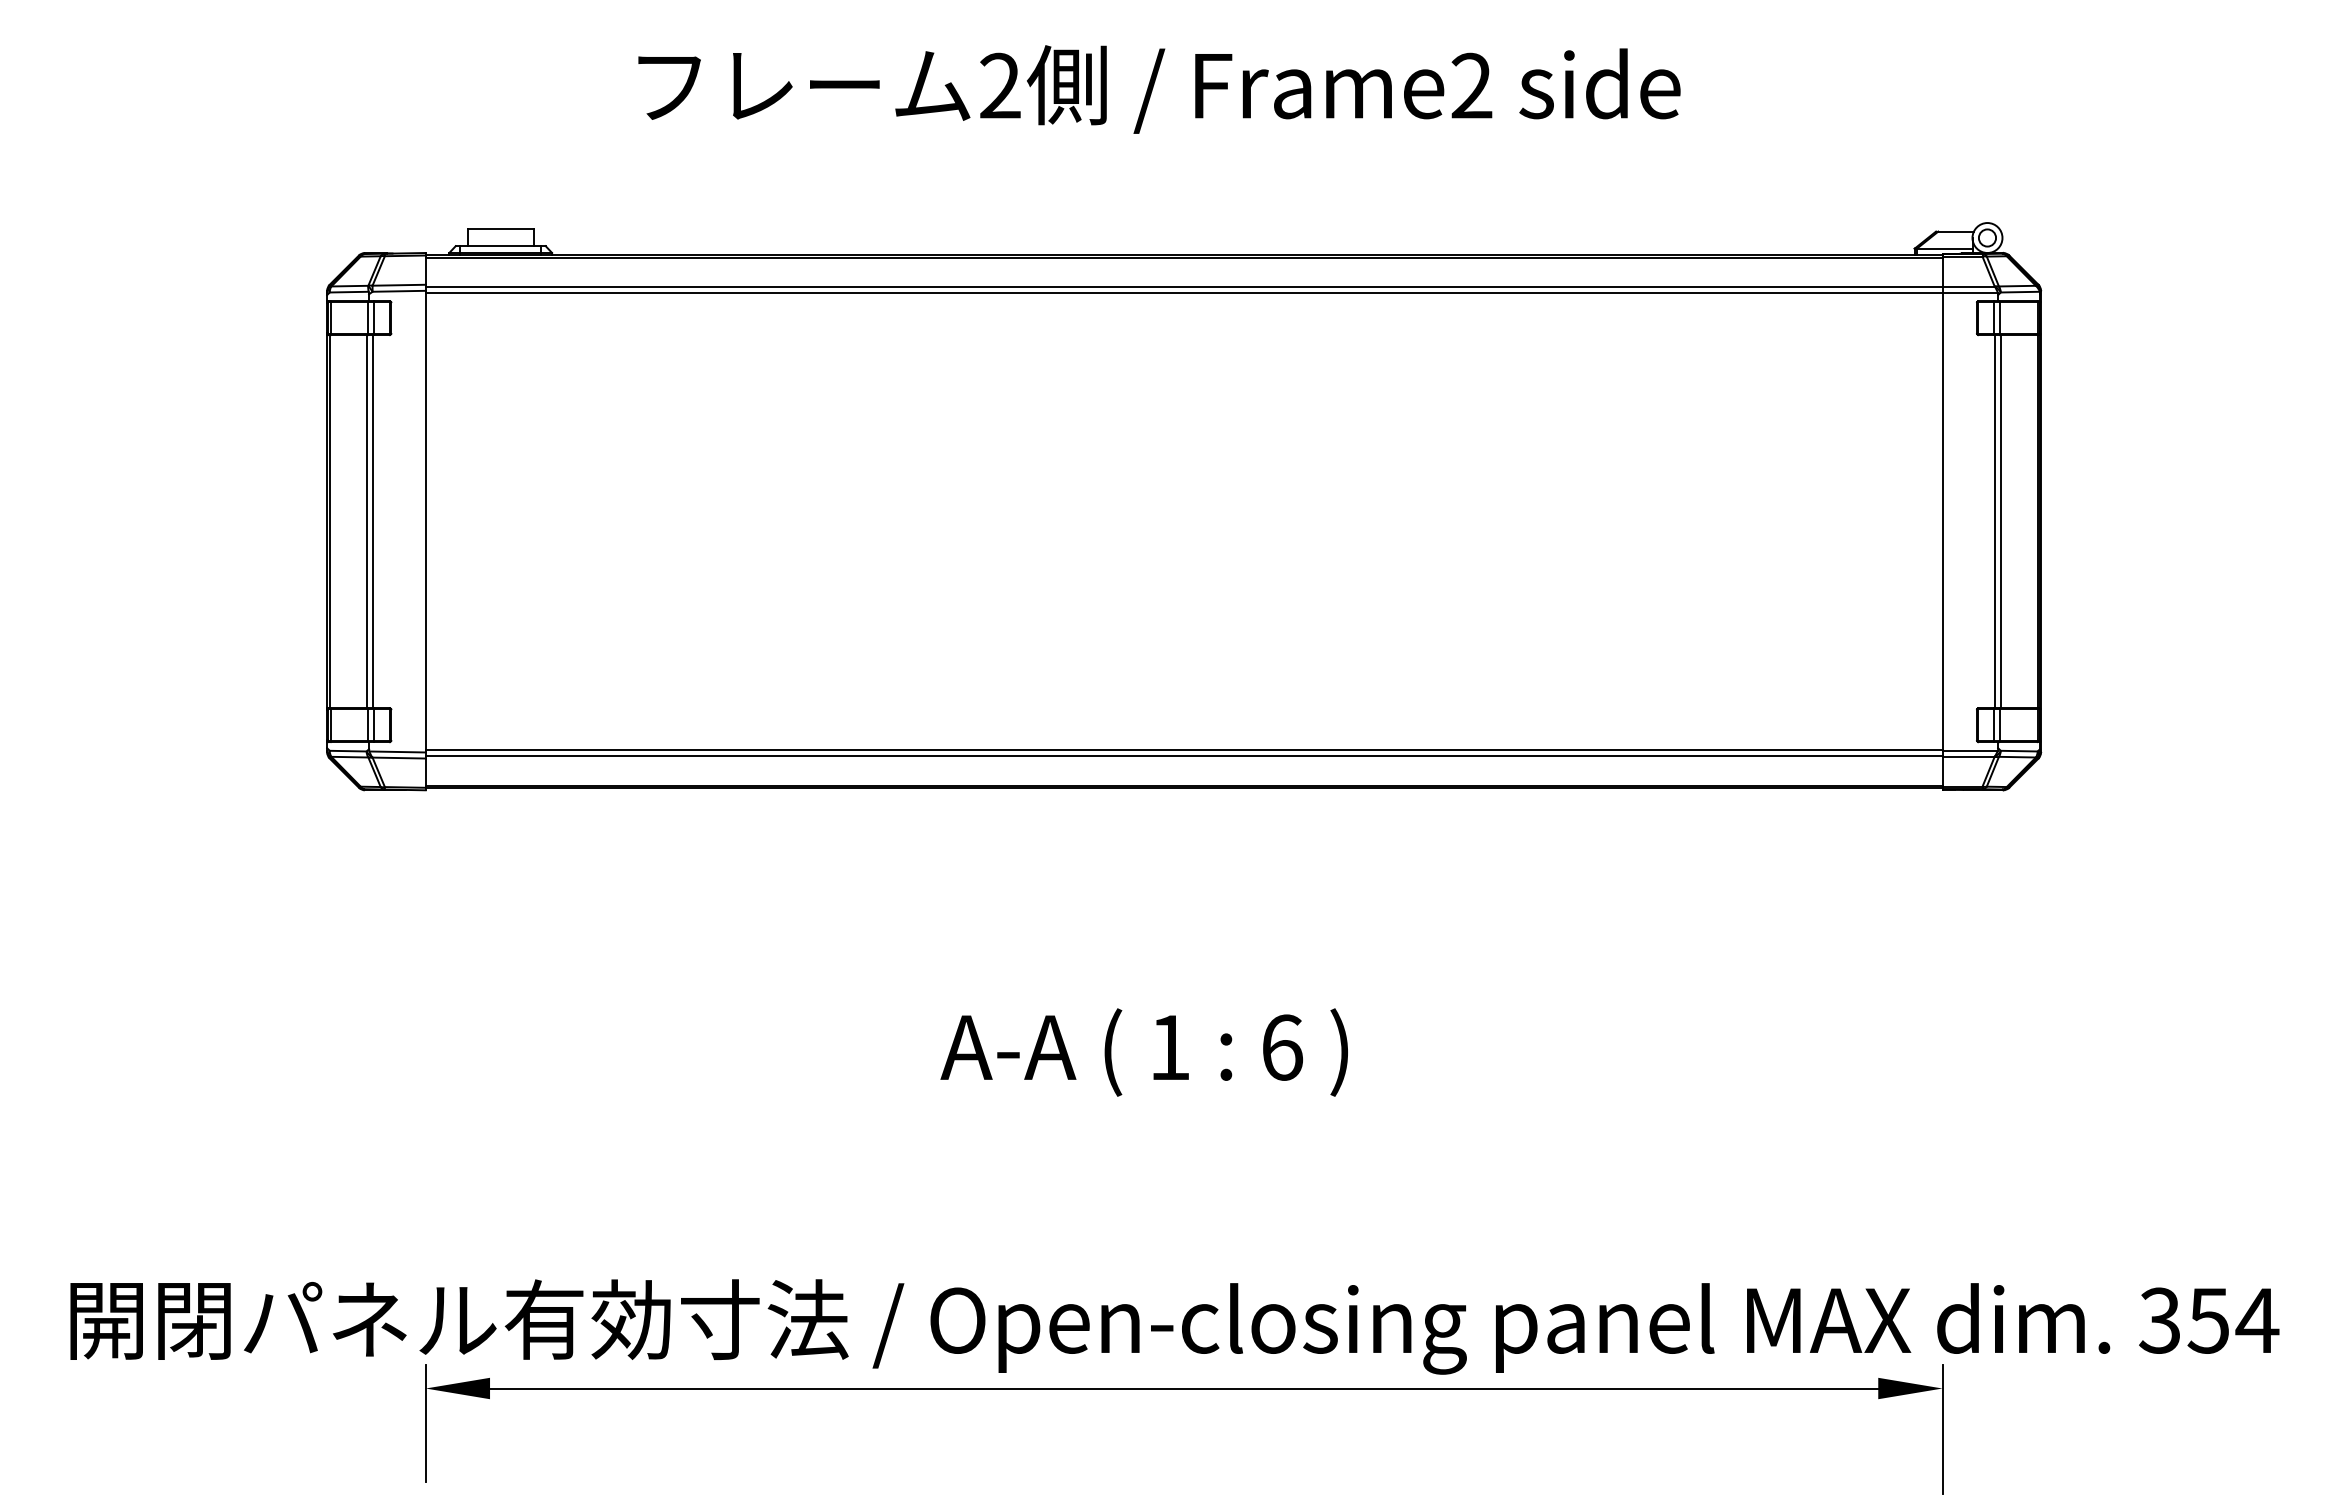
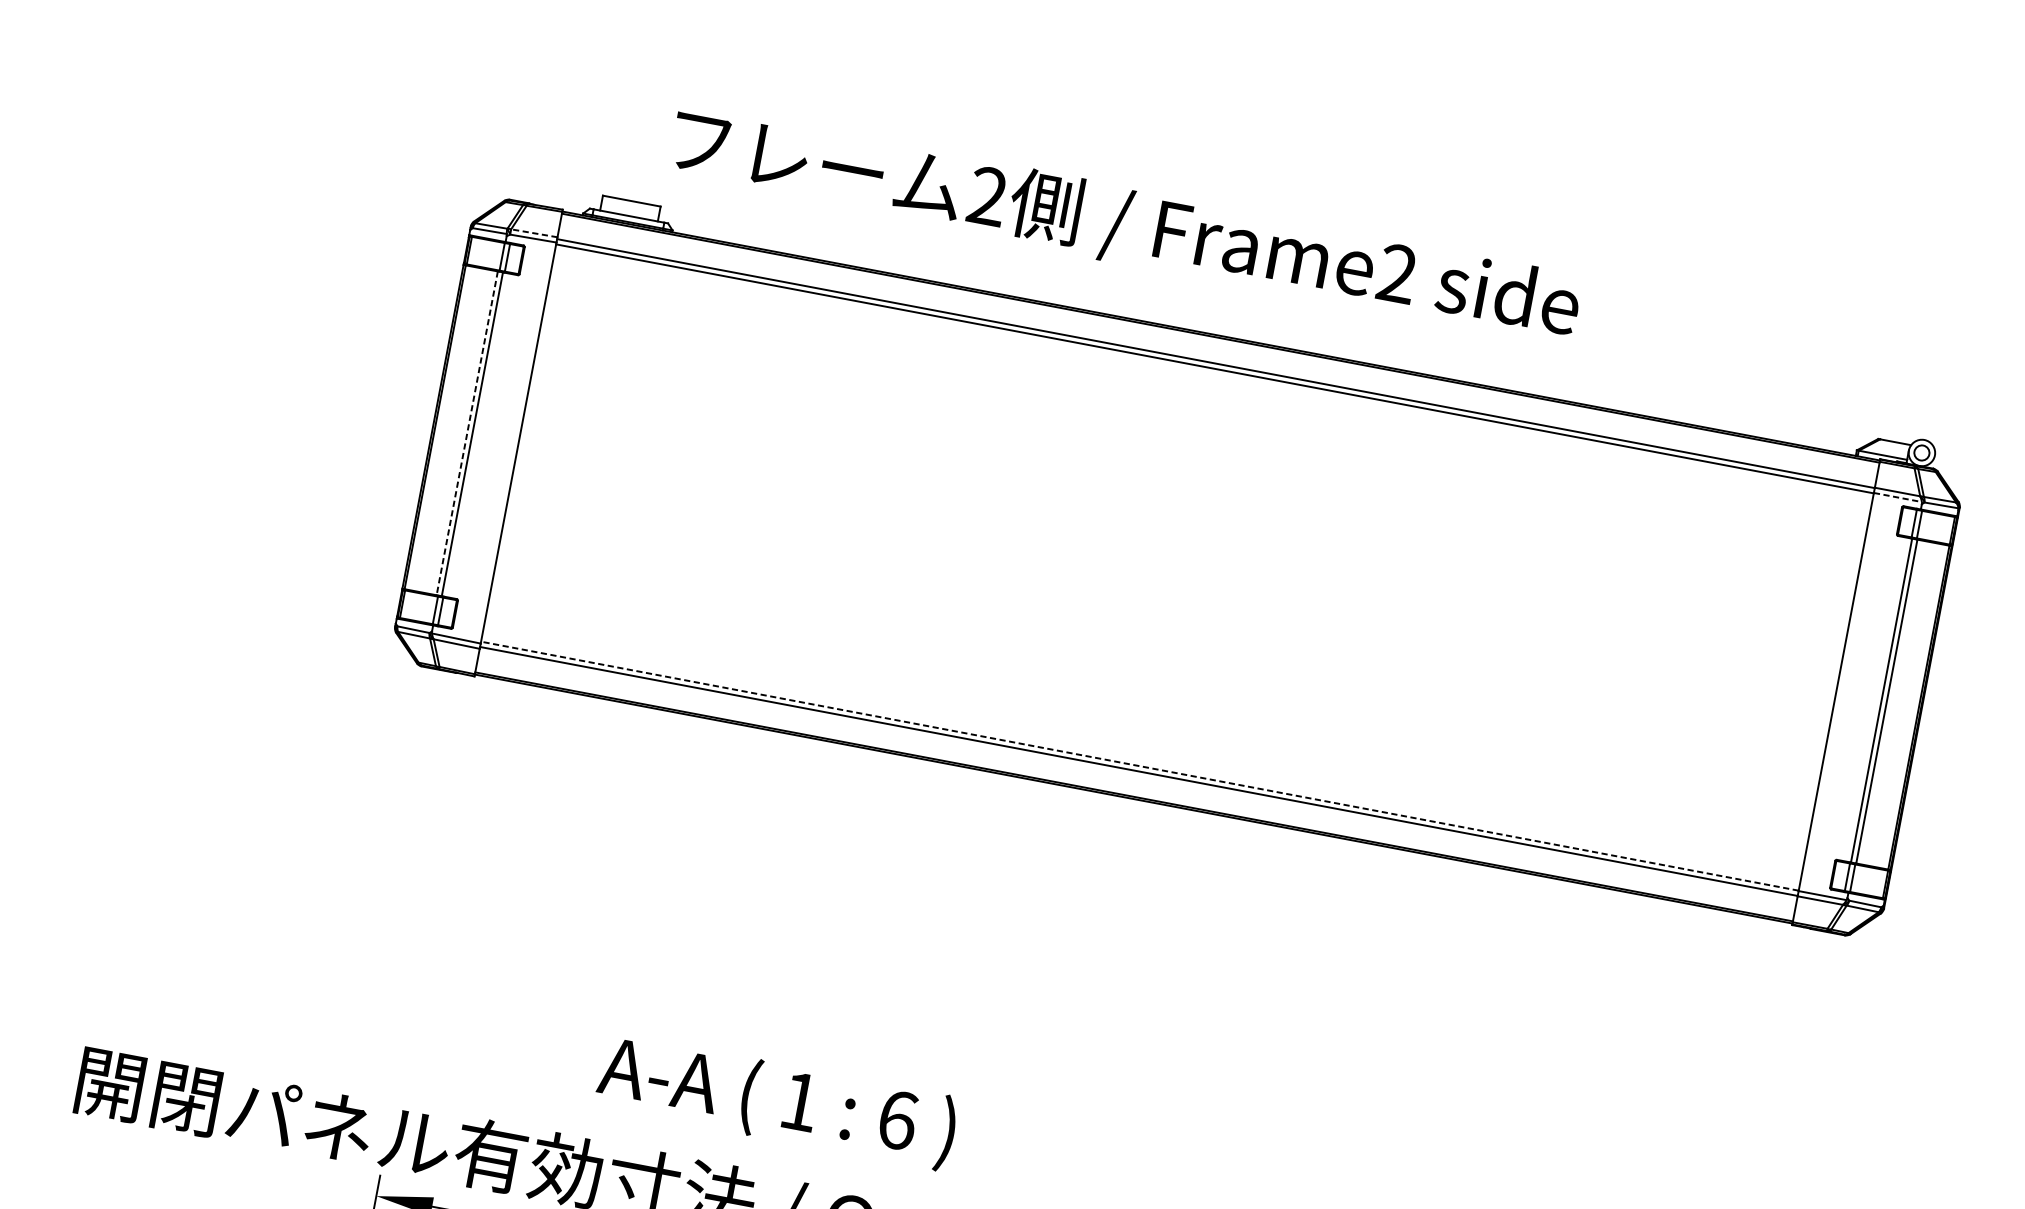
text: (1159, 89) -> (1125, 225), moved
line: (399, 285) -> (534, 233), solid -> dashed
line: (1970, 292) -> (1898, 497), solid -> dashed
line: (366, 522) -> (467, 434), solid -> dashed
line: (1183, 750) -> (1139, 766), solid -> dashed
text: (1143, 1052) -> (776, 1101), moved

